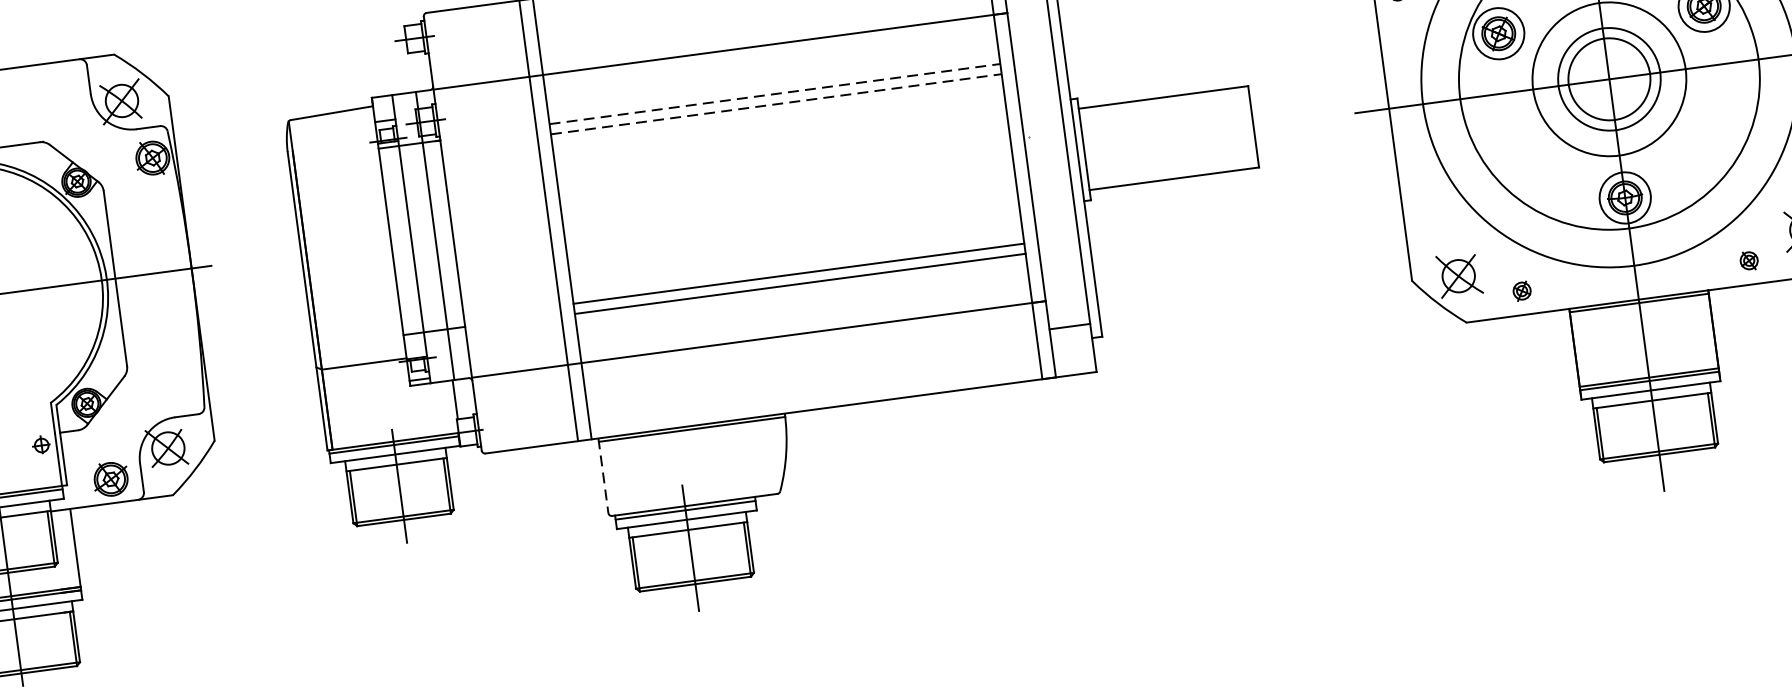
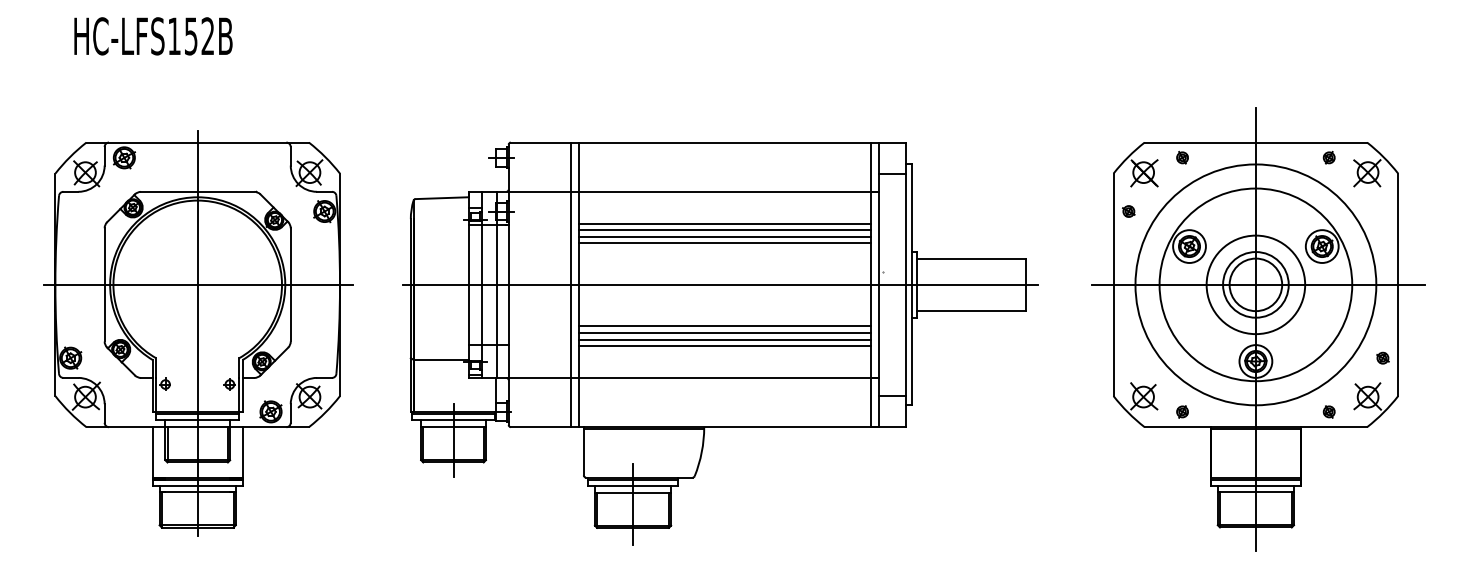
line: (775, 93) -> (725, 223), dashed -> solid
line: (777, 104) -> (725, 230), dashed -> solid
line: (776, 114) -> (724, 236), added
line: (778, 125) -> (724, 243), added
line: (780, 189) -> (720, 284), added
line: (795, 253) -> (724, 326), added
line: (796, 264) -> (724, 333), added
line: (602, 476) -> (583, 451), dashed -> solid

